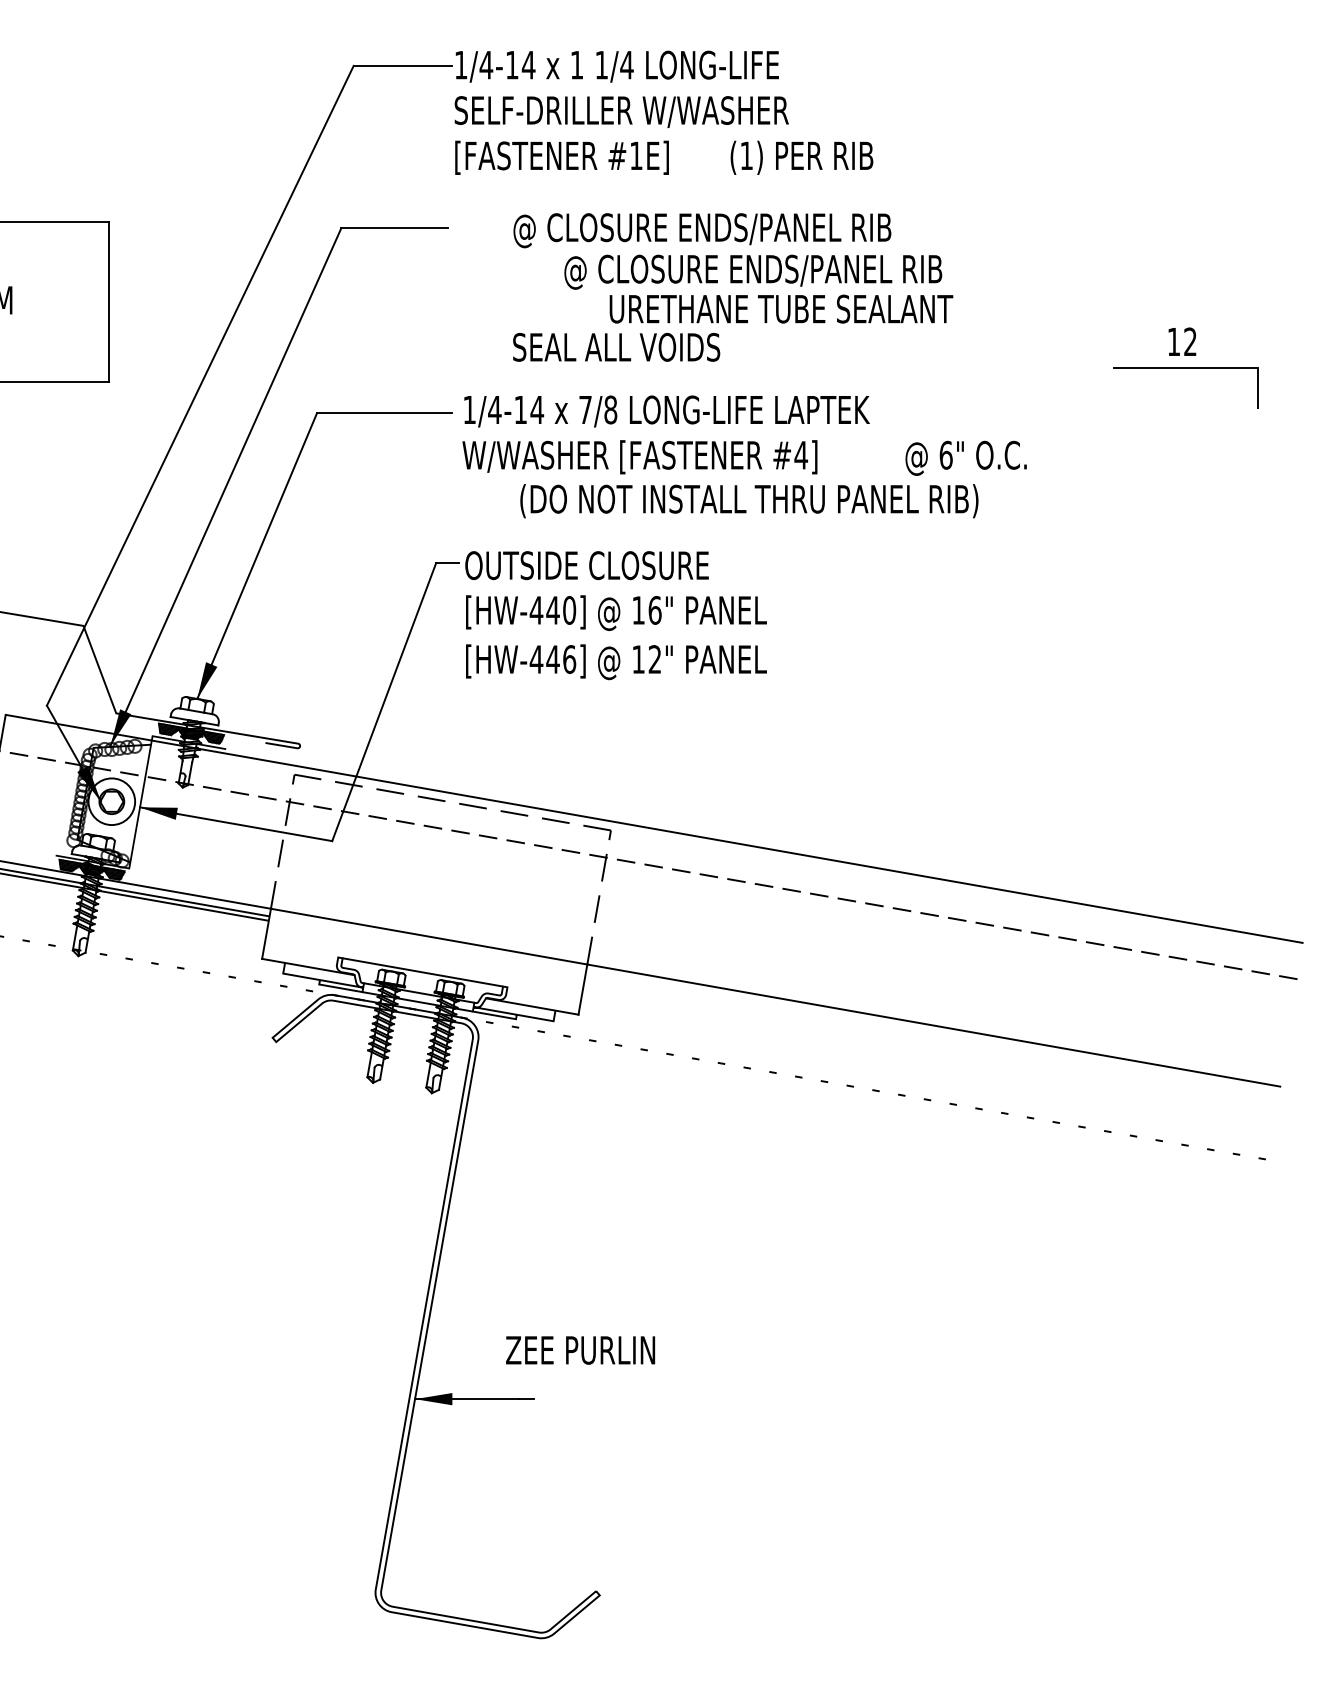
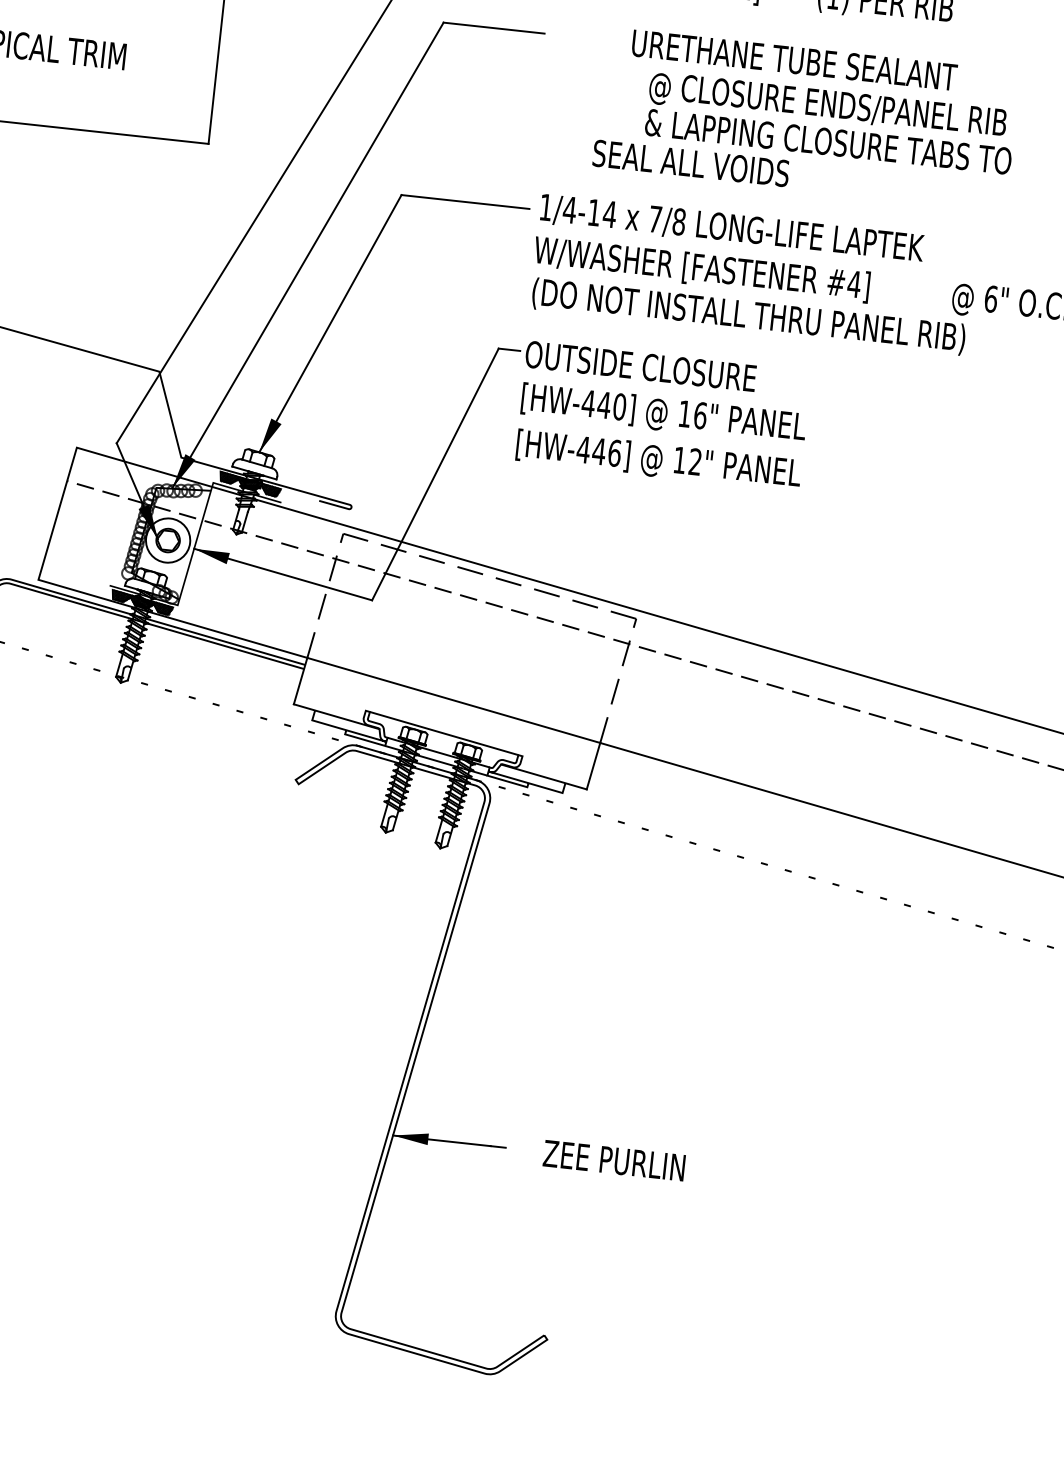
text: (702, 230) -> (784, 61), @ CLOSURE ENDS/PANEL RIB -> URETHANE TUBE SEALANT
text: (758, 308) -> (829, 141), URETHANE TUBE SEALANT -> & LAPPING CLOSURE TABS TO
text: (749, 501) -> (748, 316), moved
text: (580, 1350) -> (614, 1160), moved

